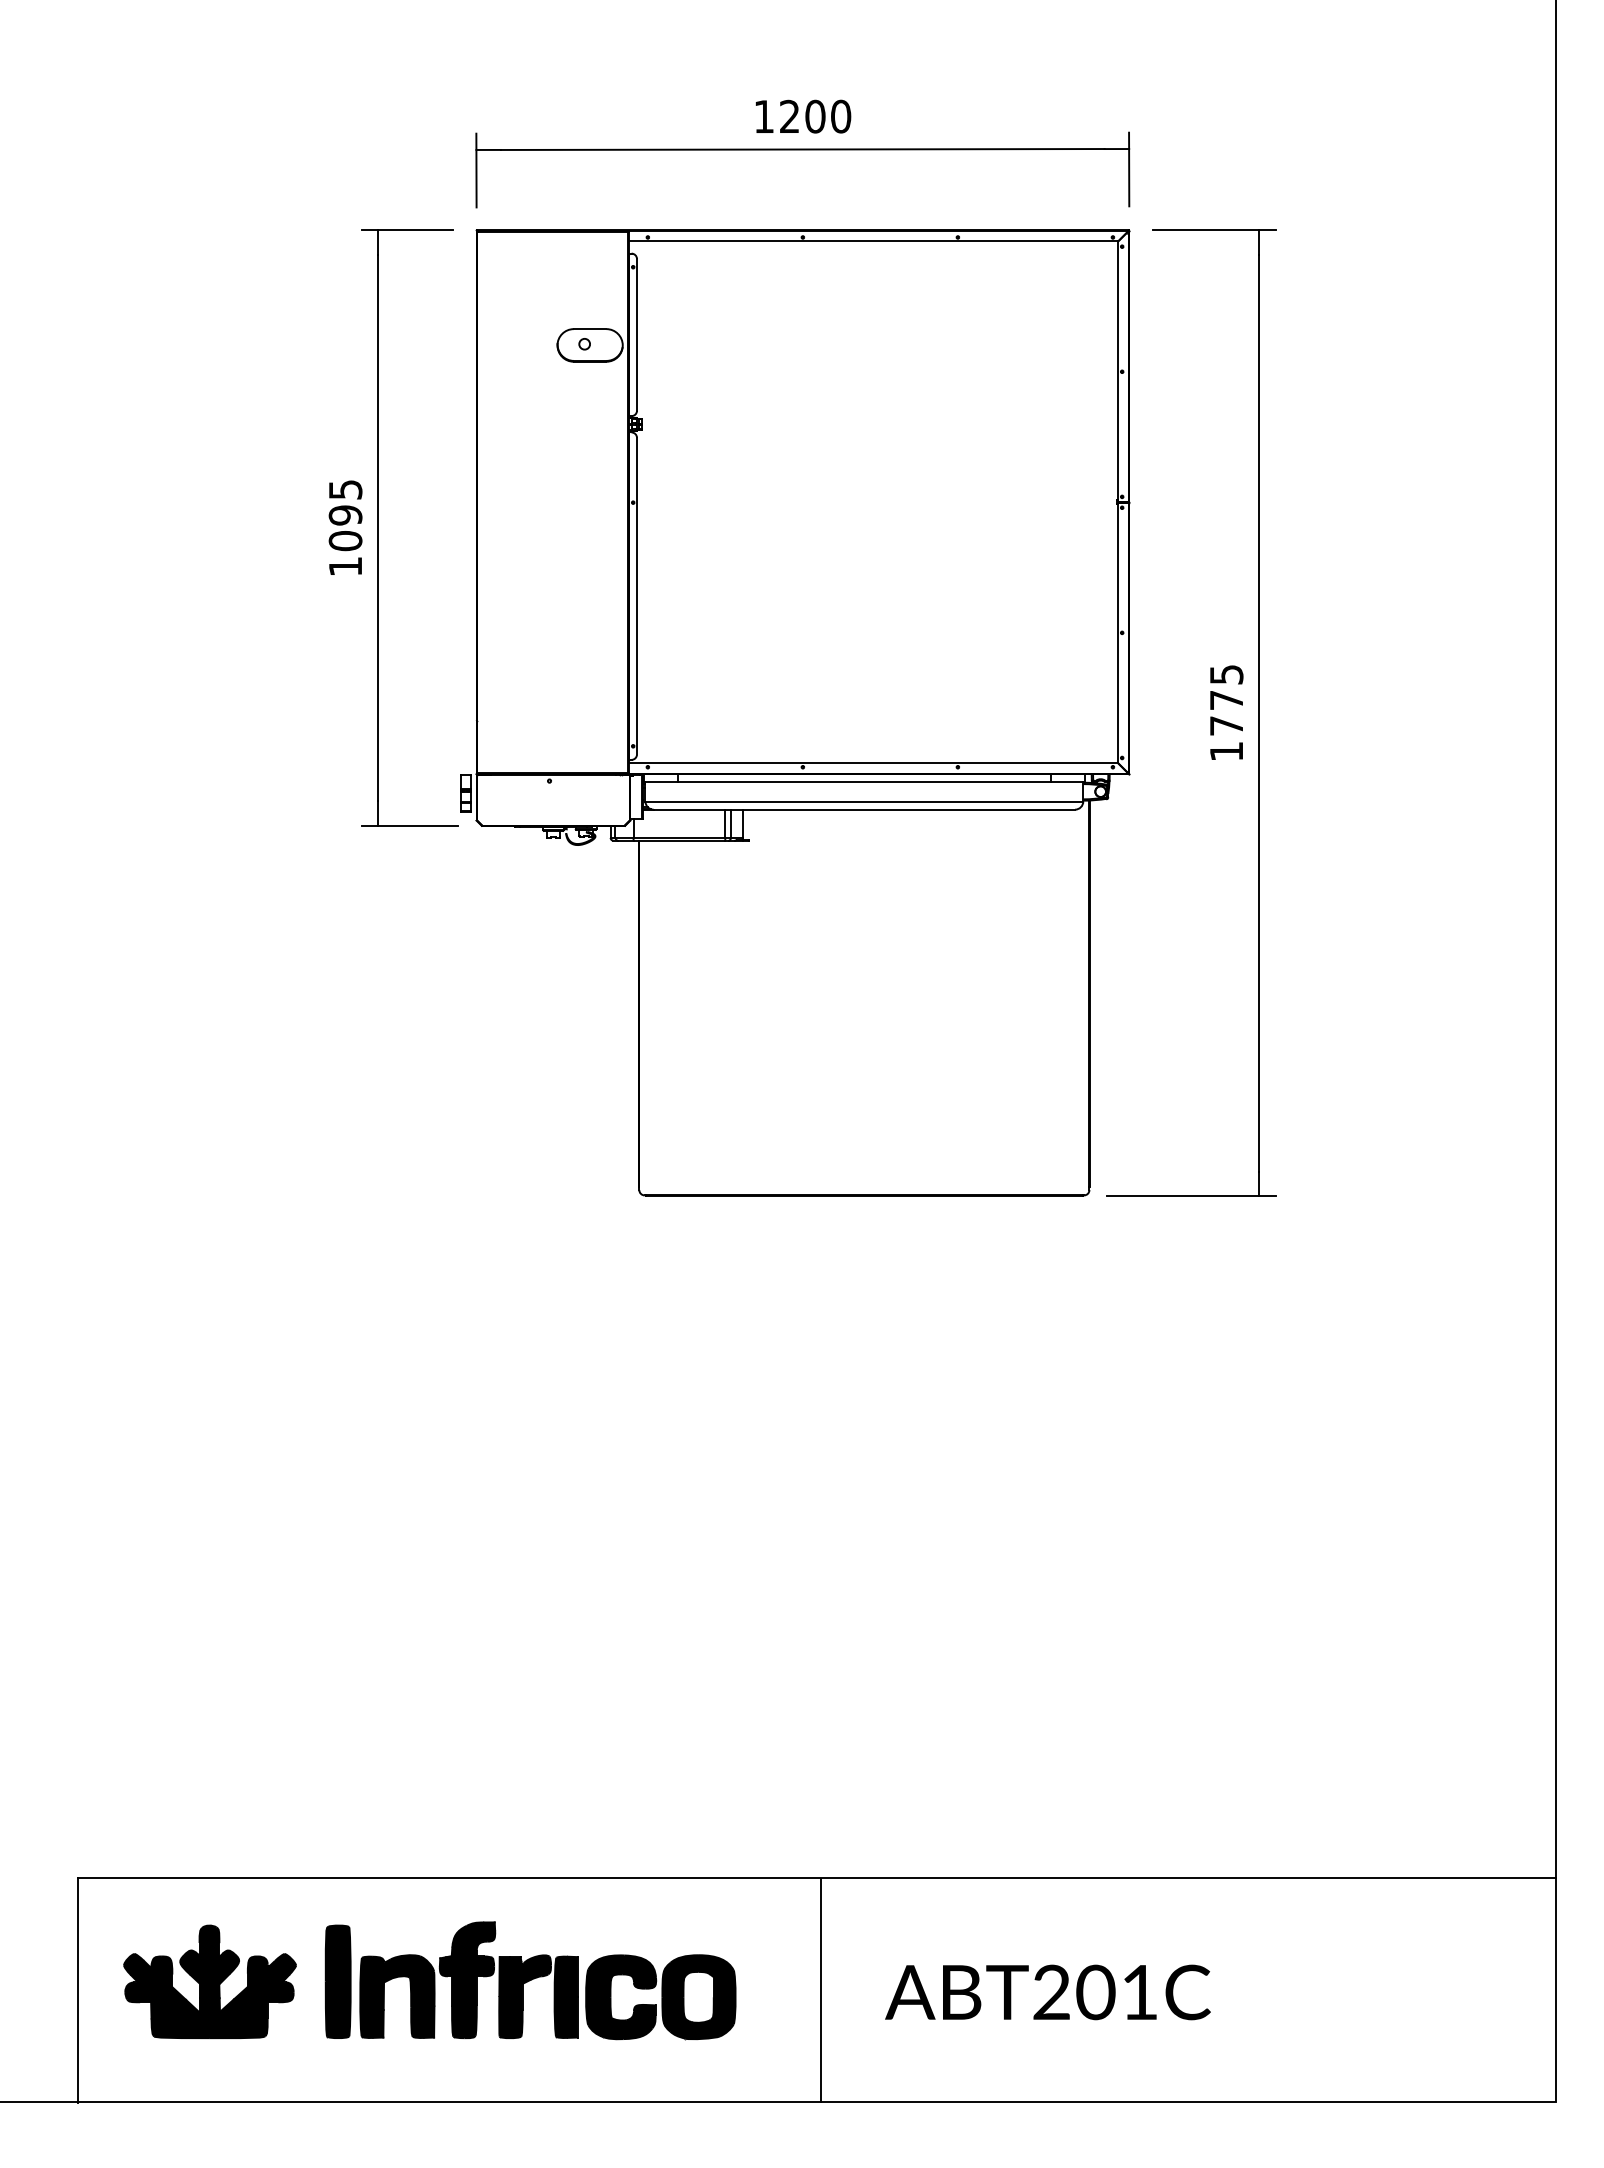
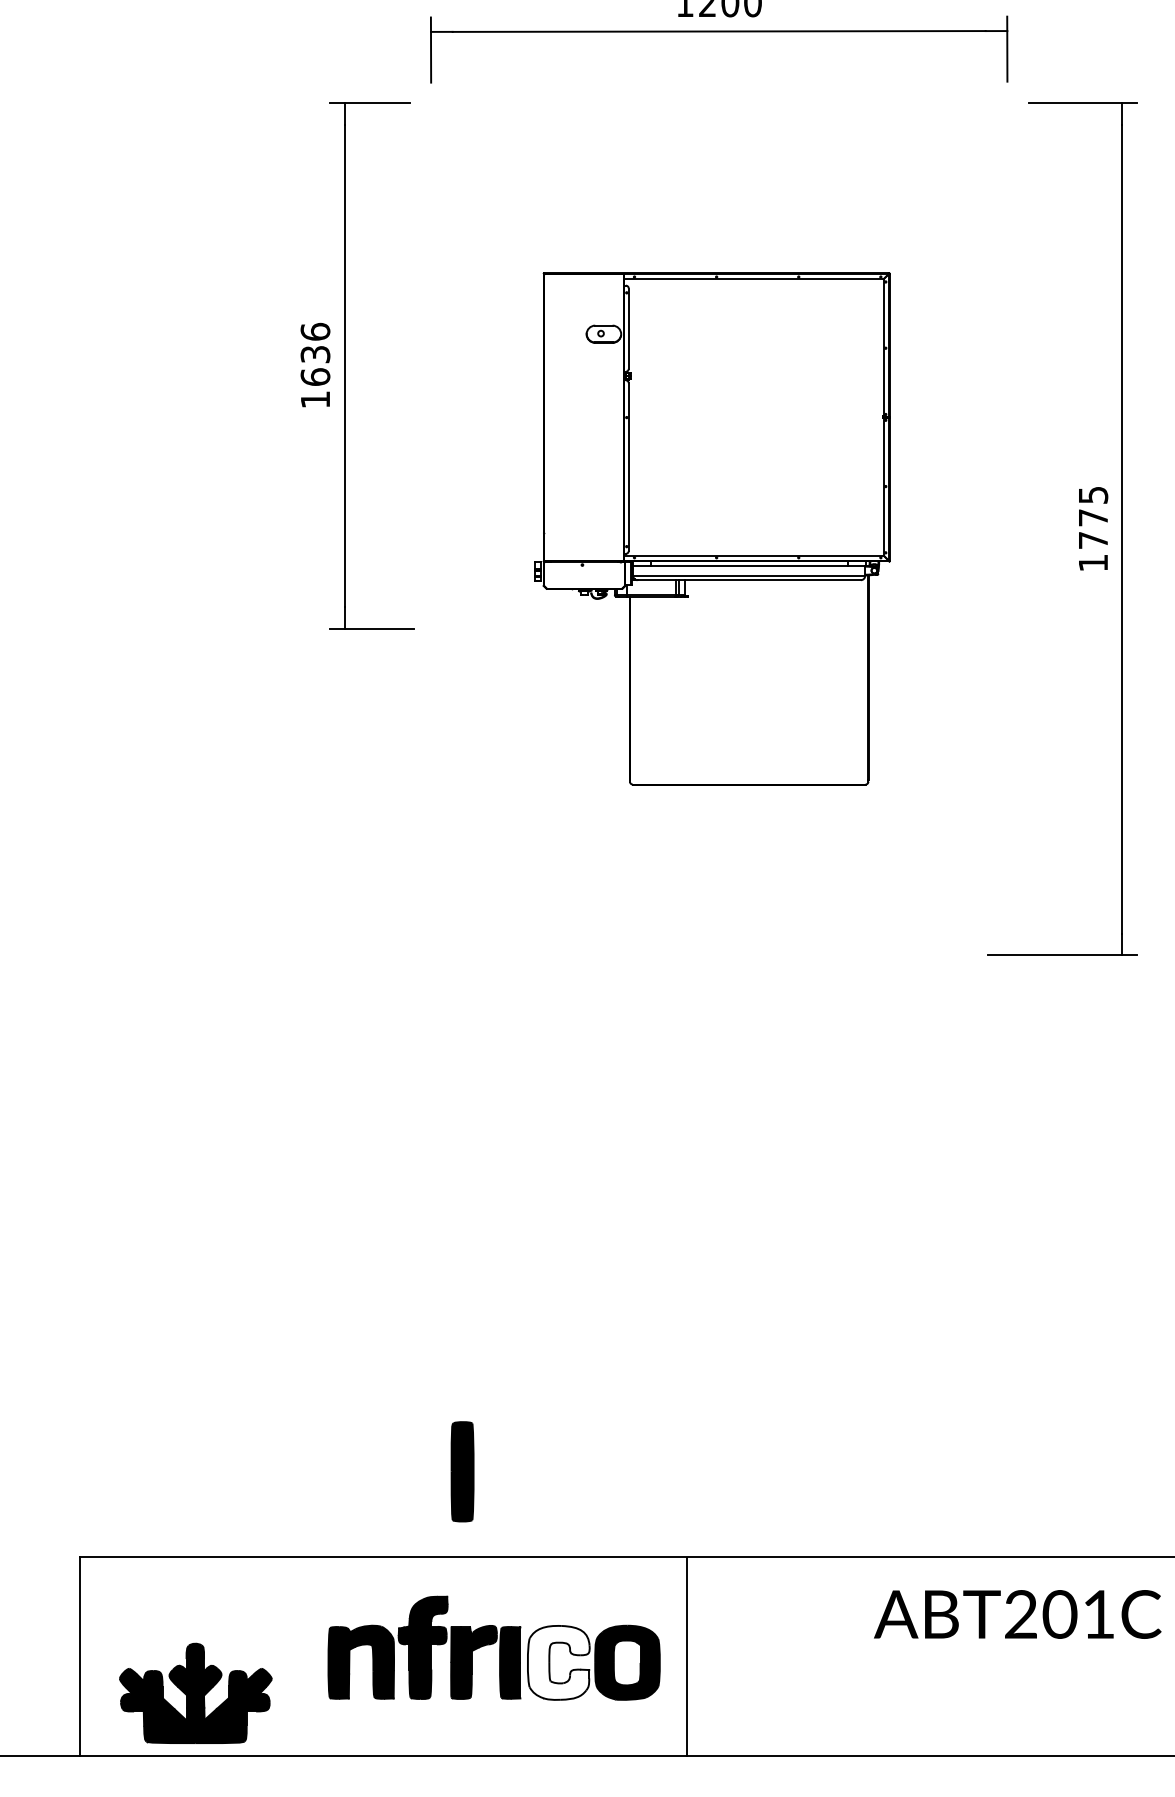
text: (345, 515) -> (315, 354), 1095 -> 1636
part: (795, 712) -> (712, 528), size x0.6
part: (209, 1981) -> (195, 1693), moved
part: (337, 1981) -> (461, 1471), moved
line: (820, 1990) -> (687, 1656), moved
text: (1047, 1992) -> (1017, 1614), moved
fill: (621, 1997) -> (559, 1663), removed

